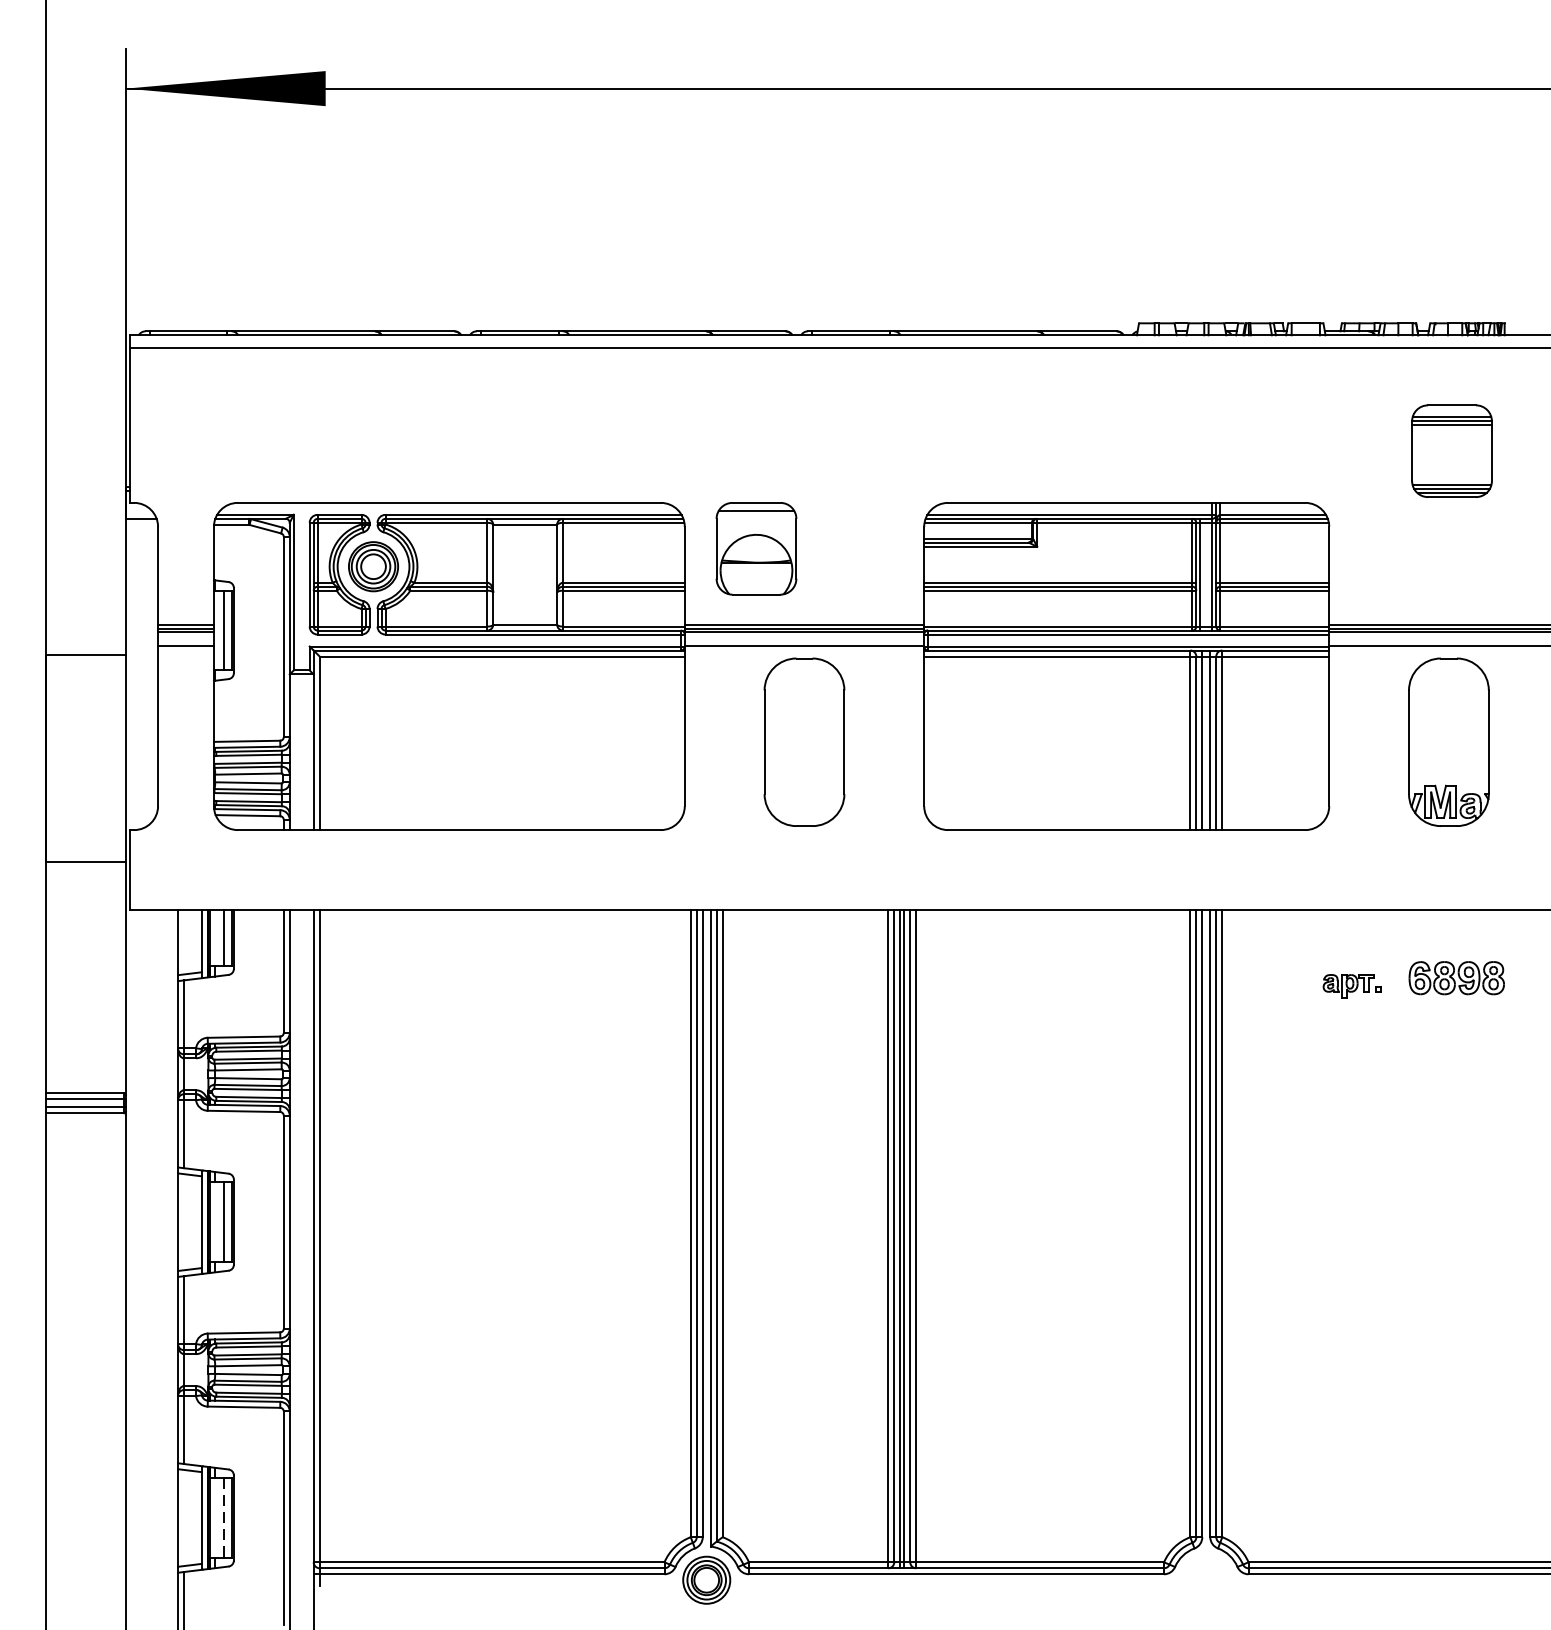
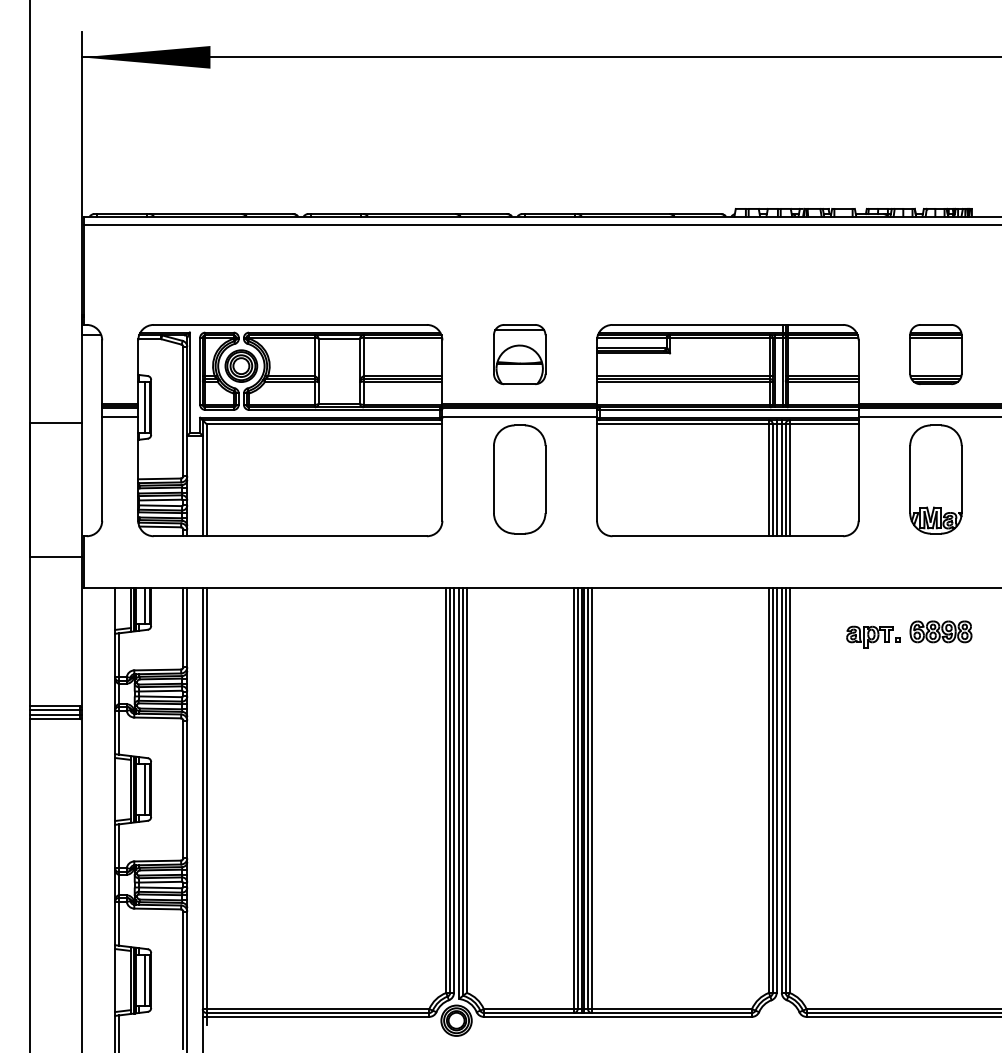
part: (1451, 451) -> (935, 354), moved
part: (756, 548) -> (519, 354), moved
part: (1352, 985) -> (873, 636), size x1.43
line: (225, 1517) -> (145, 980), dashed -> solid

